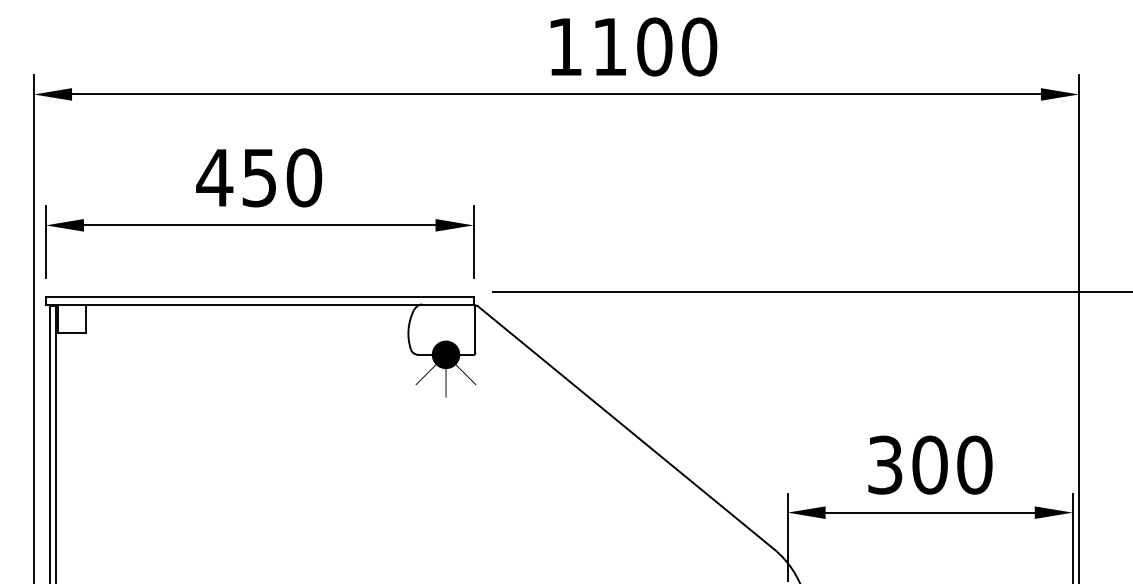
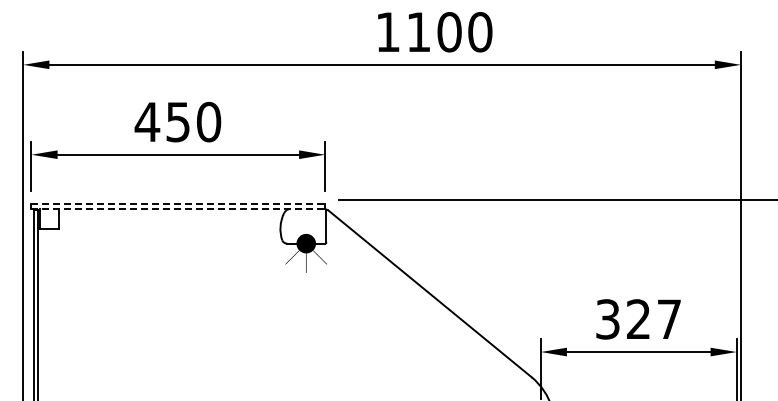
line: (259, 296) -> (178, 203), solid -> dashed
line: (259, 305) -> (178, 209), solid -> dashed
text: (951, 465) -> (653, 319), 300 -> 327

